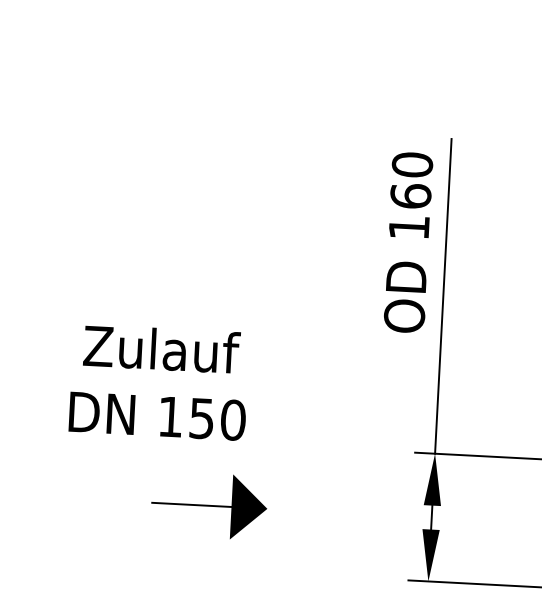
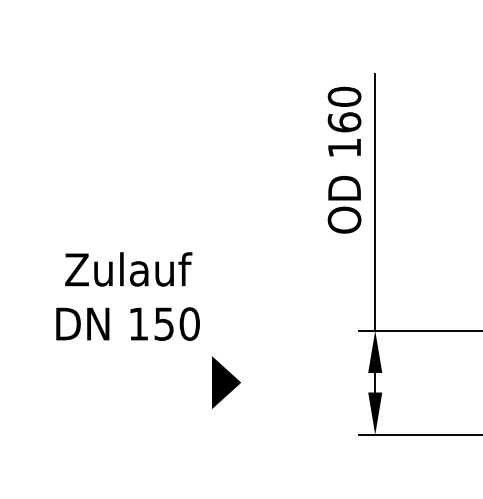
text: (158, 382) -> (127, 296), moved
line: (191, 504) -> (179, 382), removed

